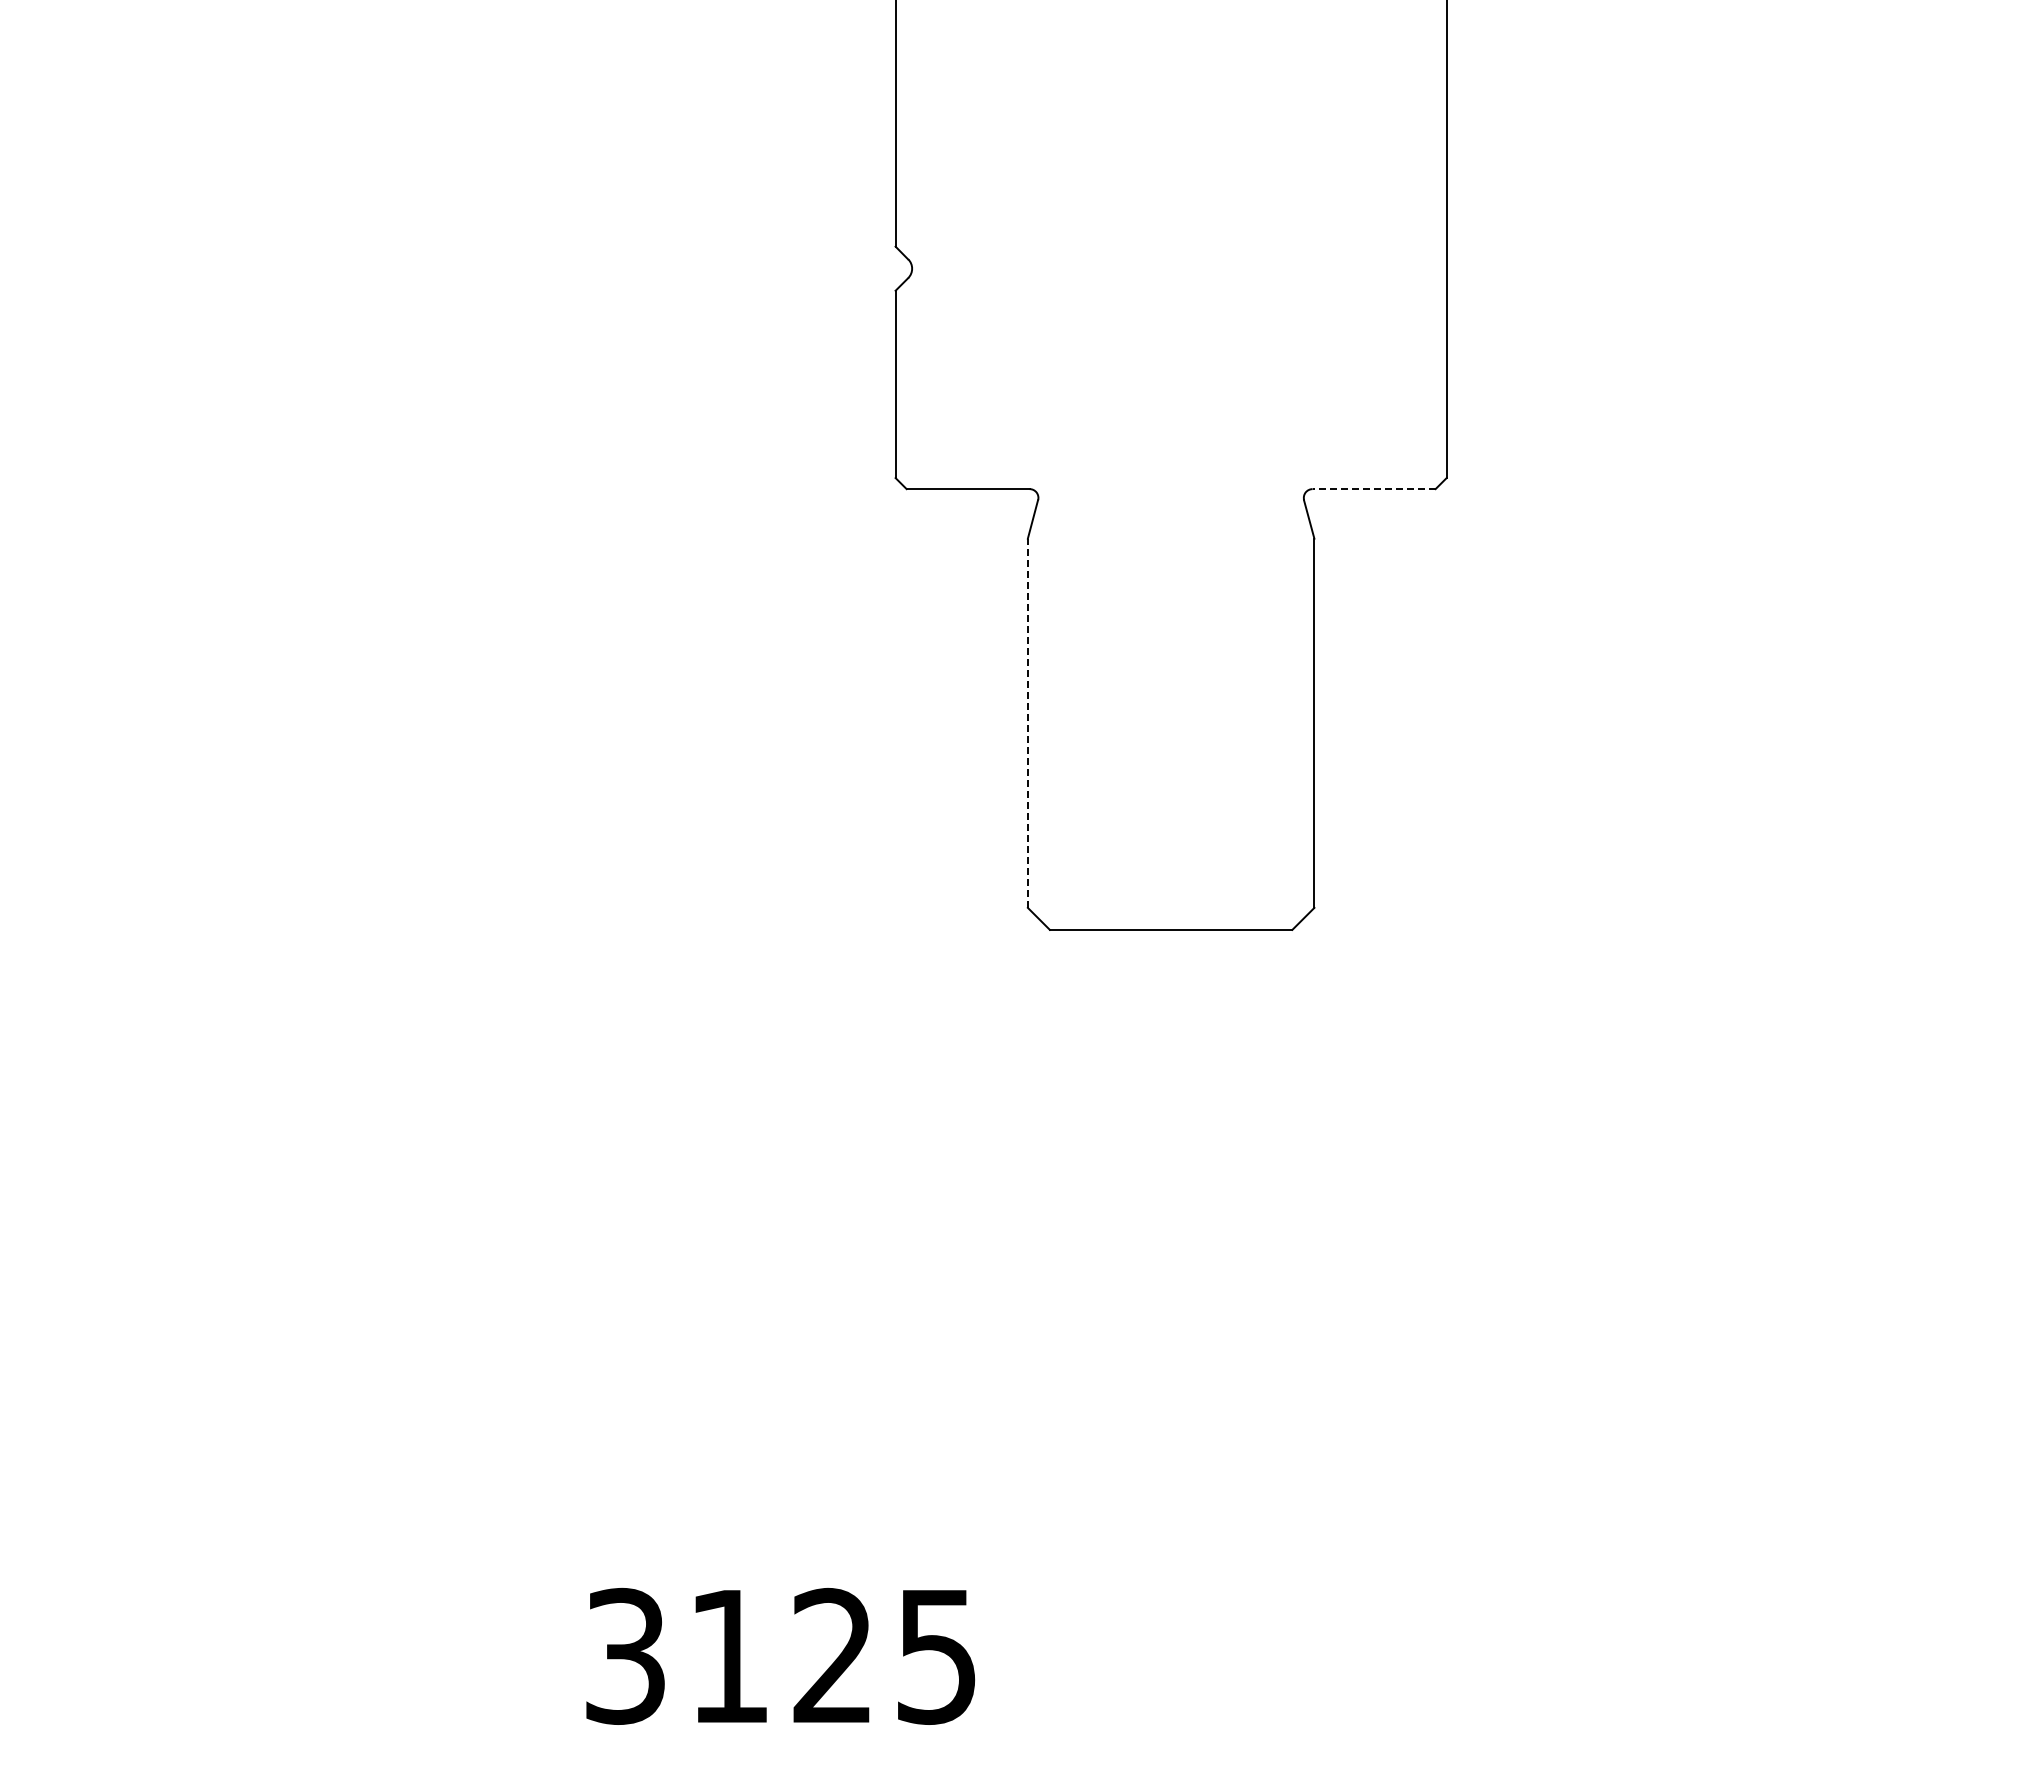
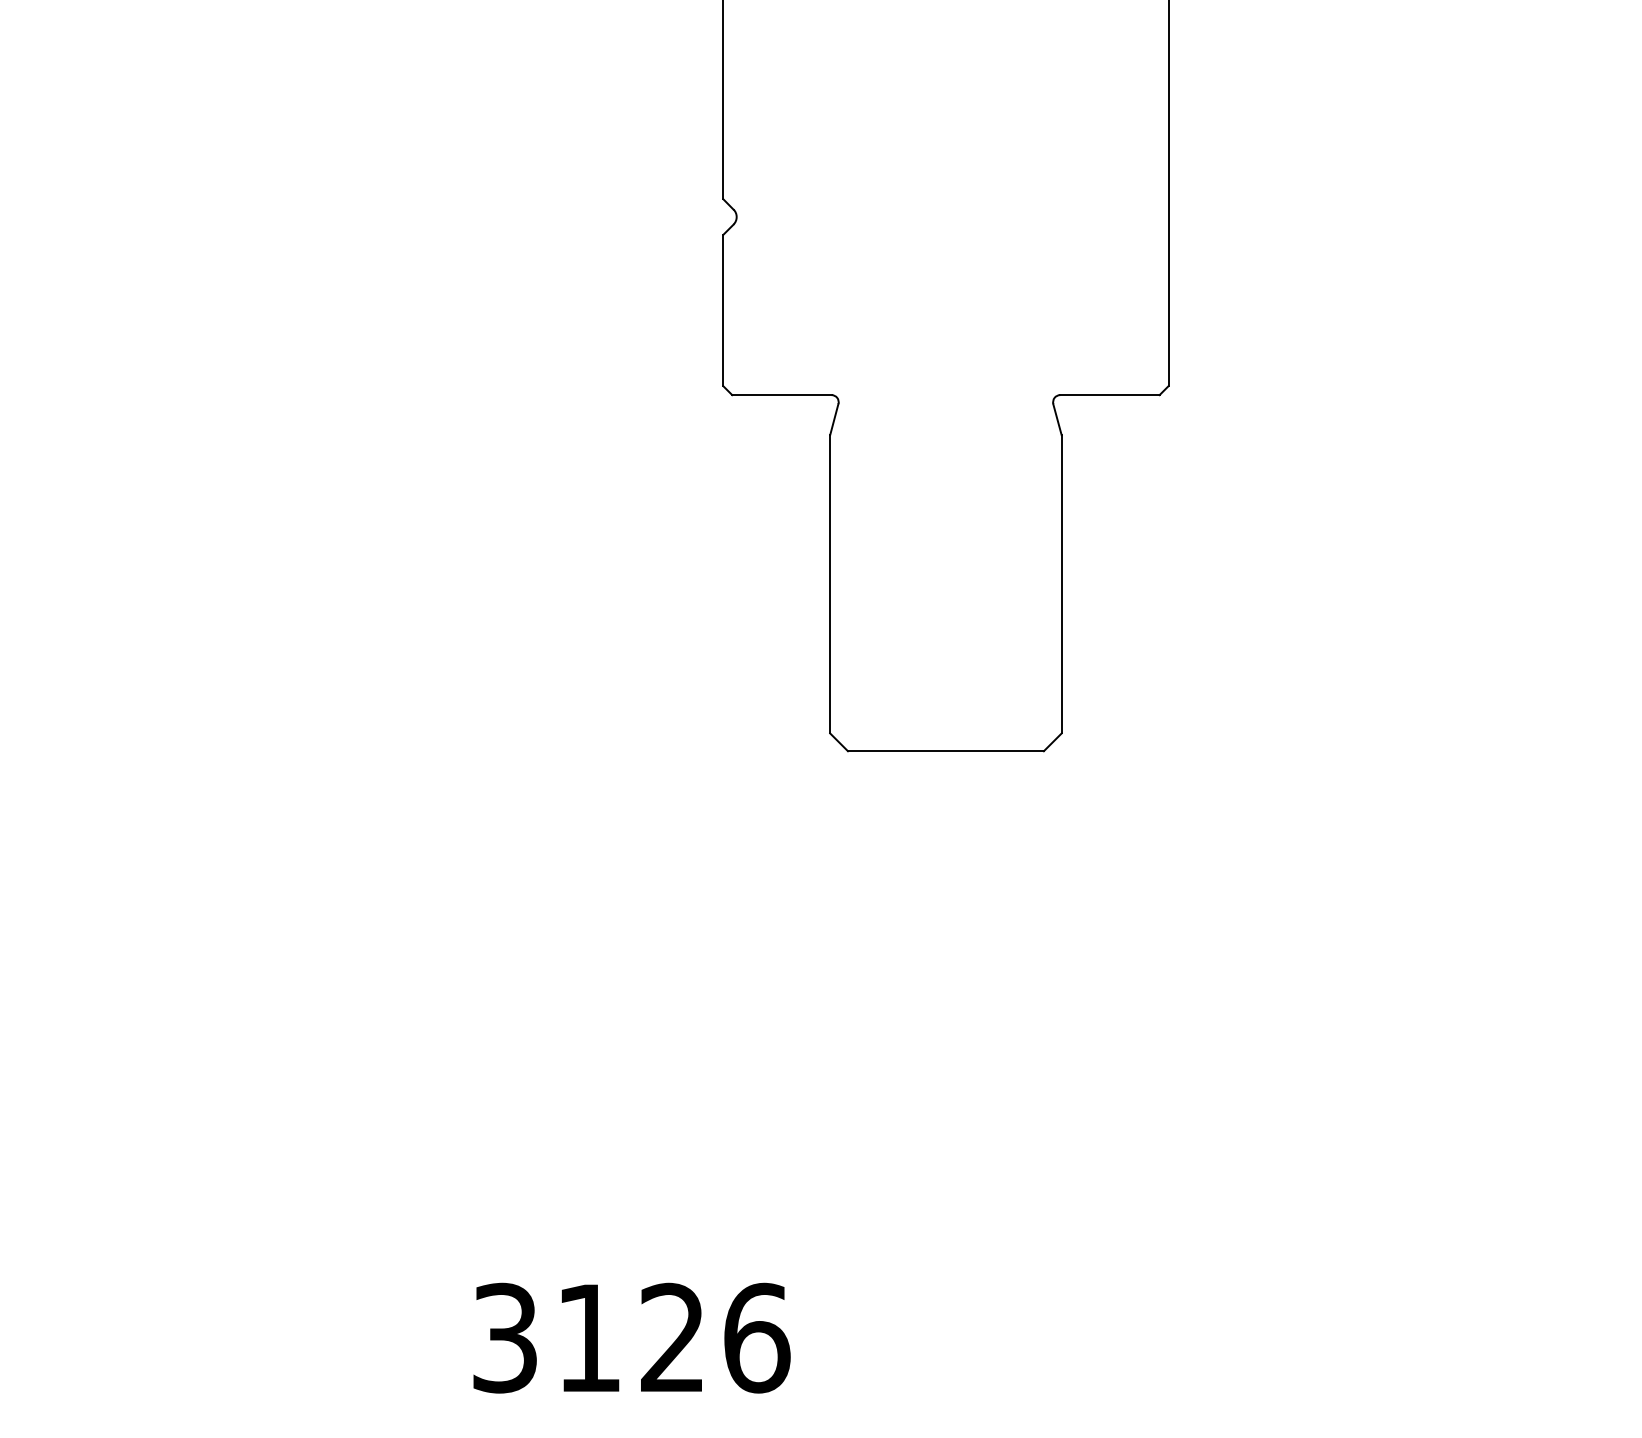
line: (1373, 489) -> (1109, 395), dashed -> solid
line: (1027, 723) -> (829, 584), dashed -> solid
text: (938, 1655) -> (757, 1337), 3125 -> 3126

